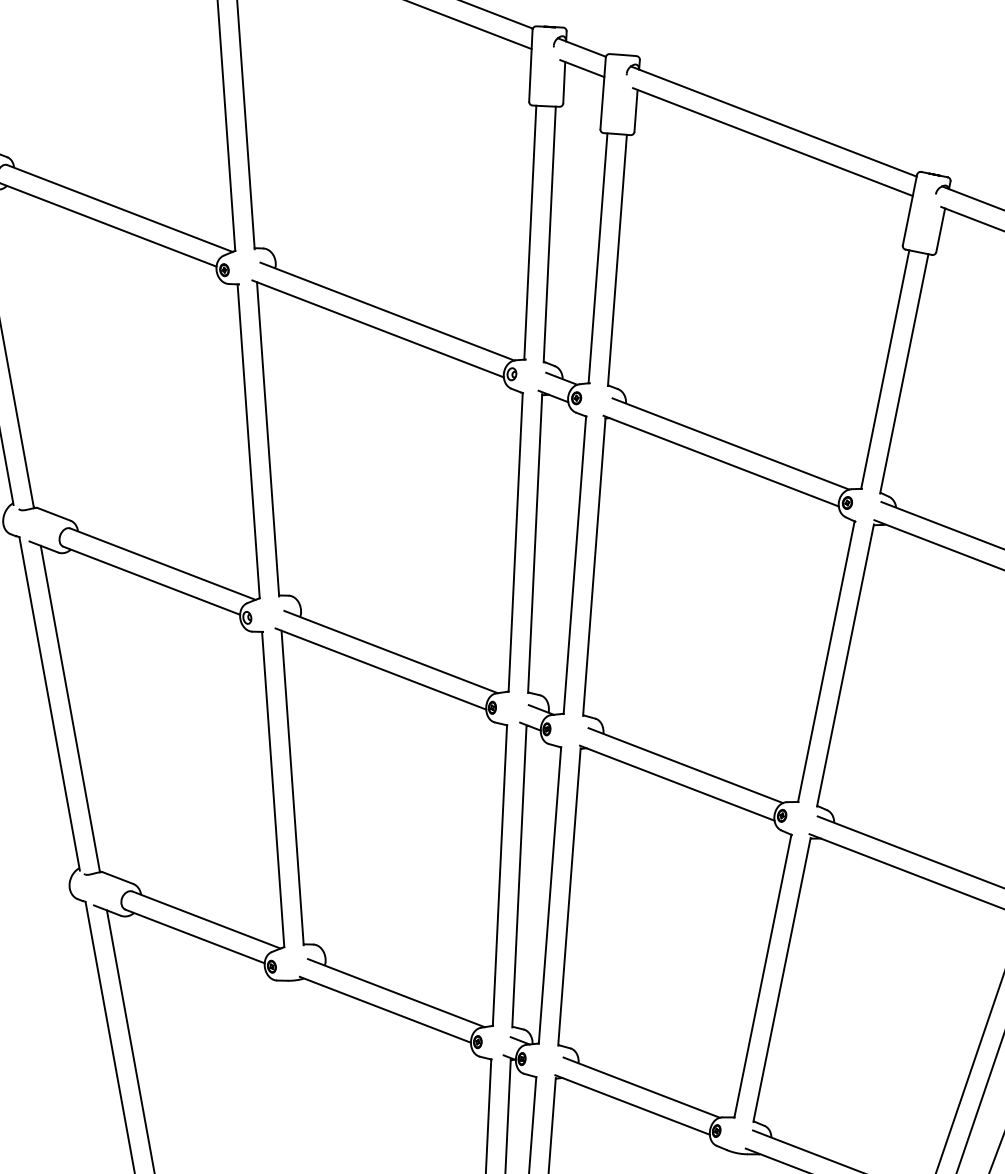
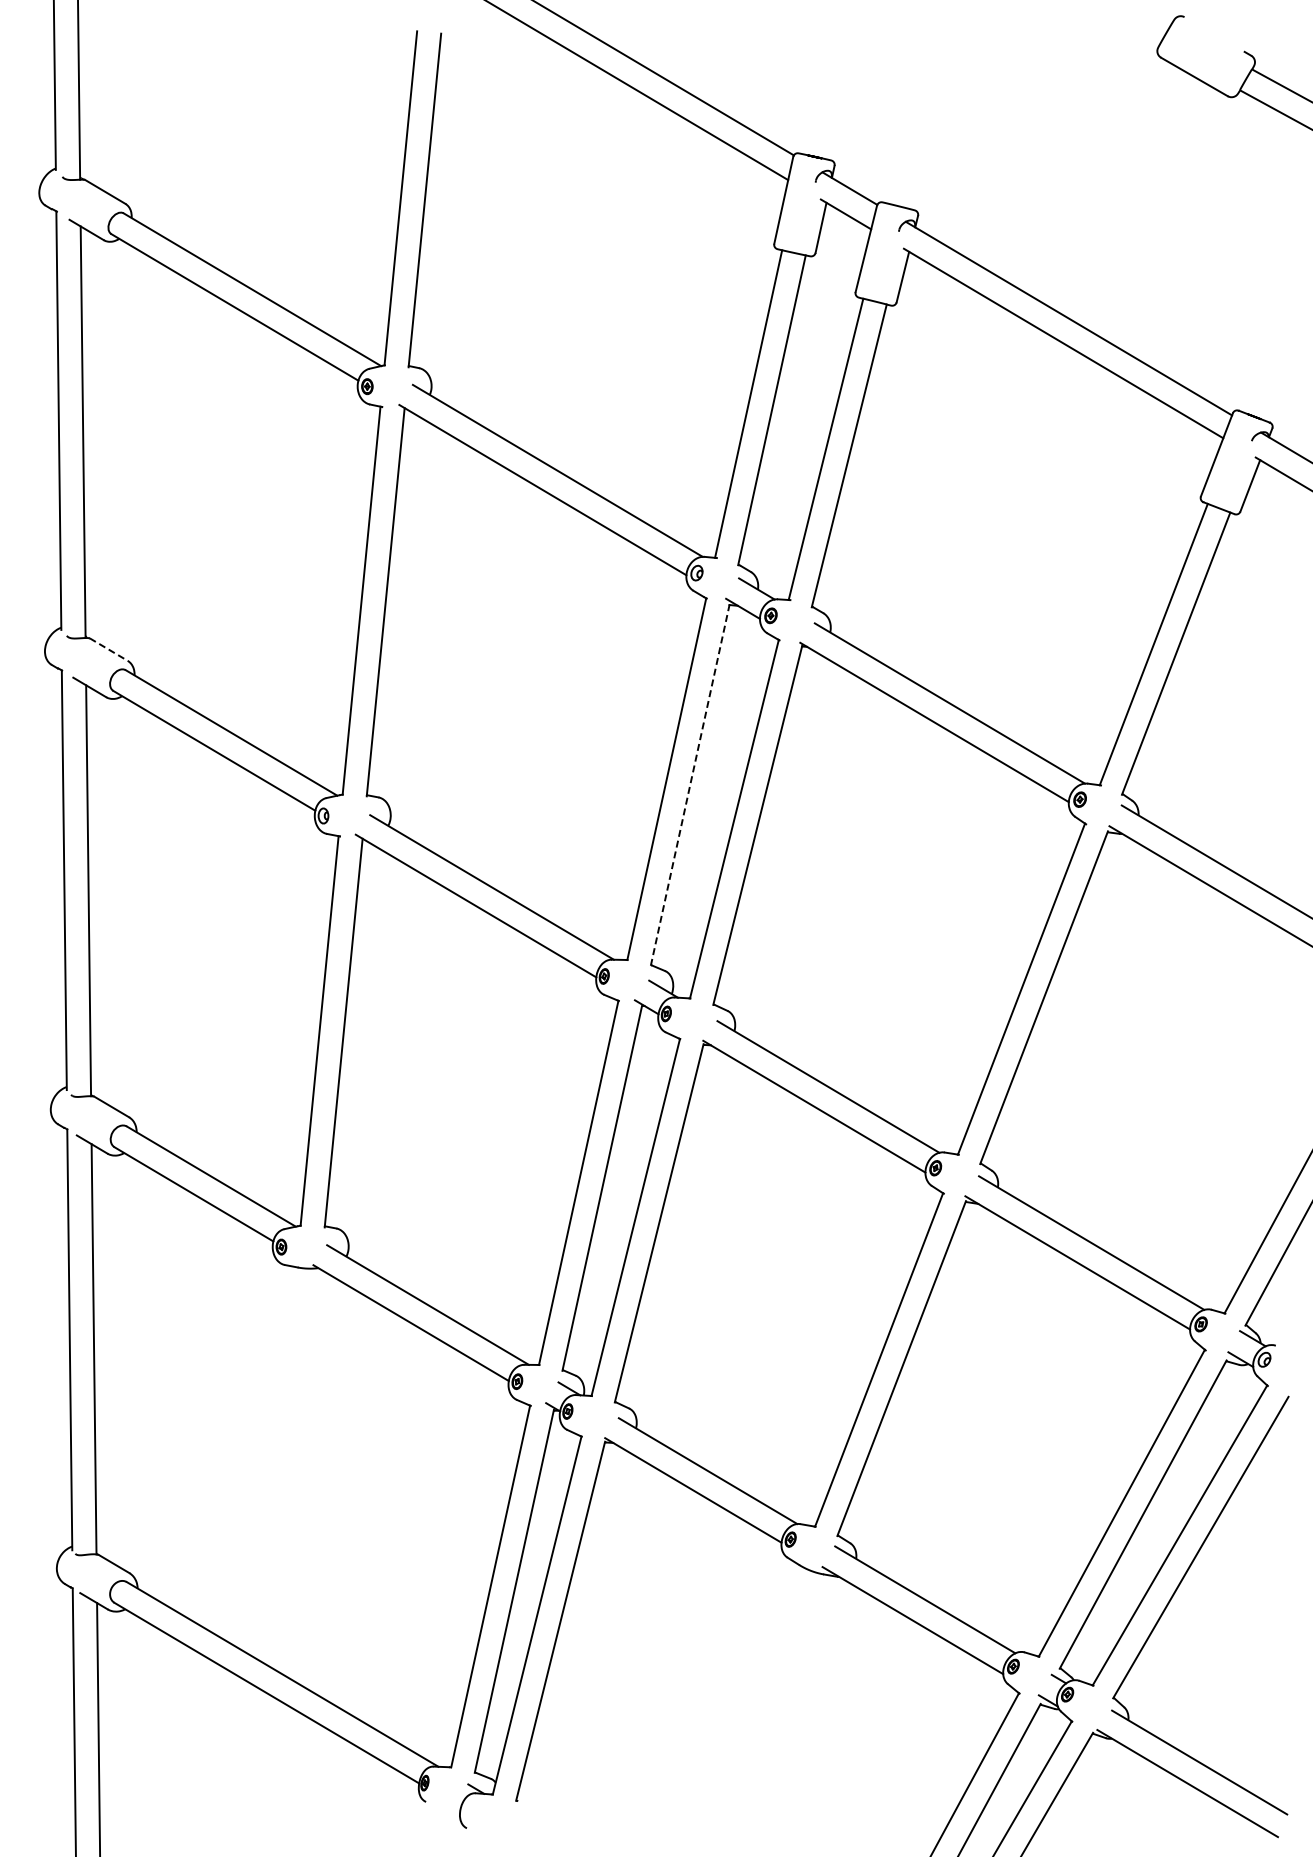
line: (54, 514) -> (109, 649), solid -> dashed
line: (535, 543) -> (690, 784), solid -> dashed

